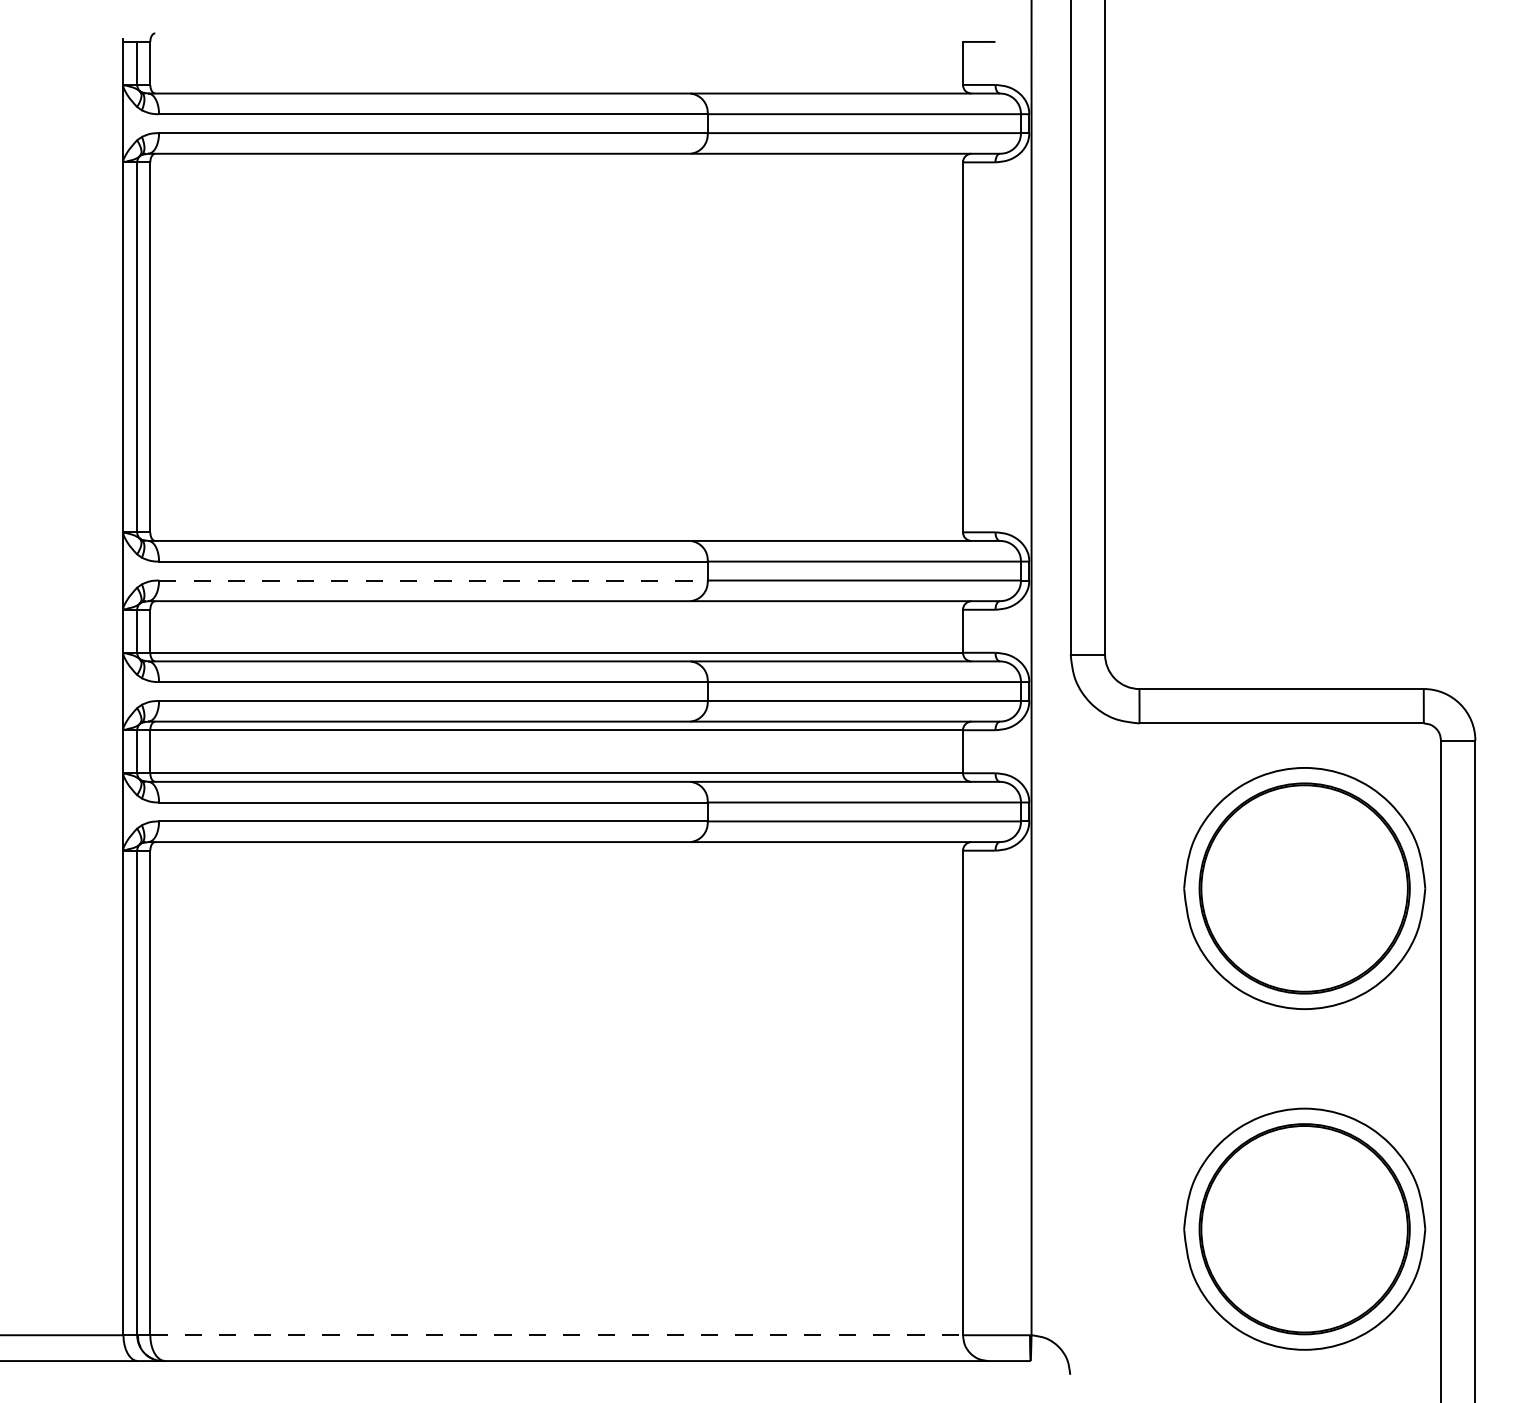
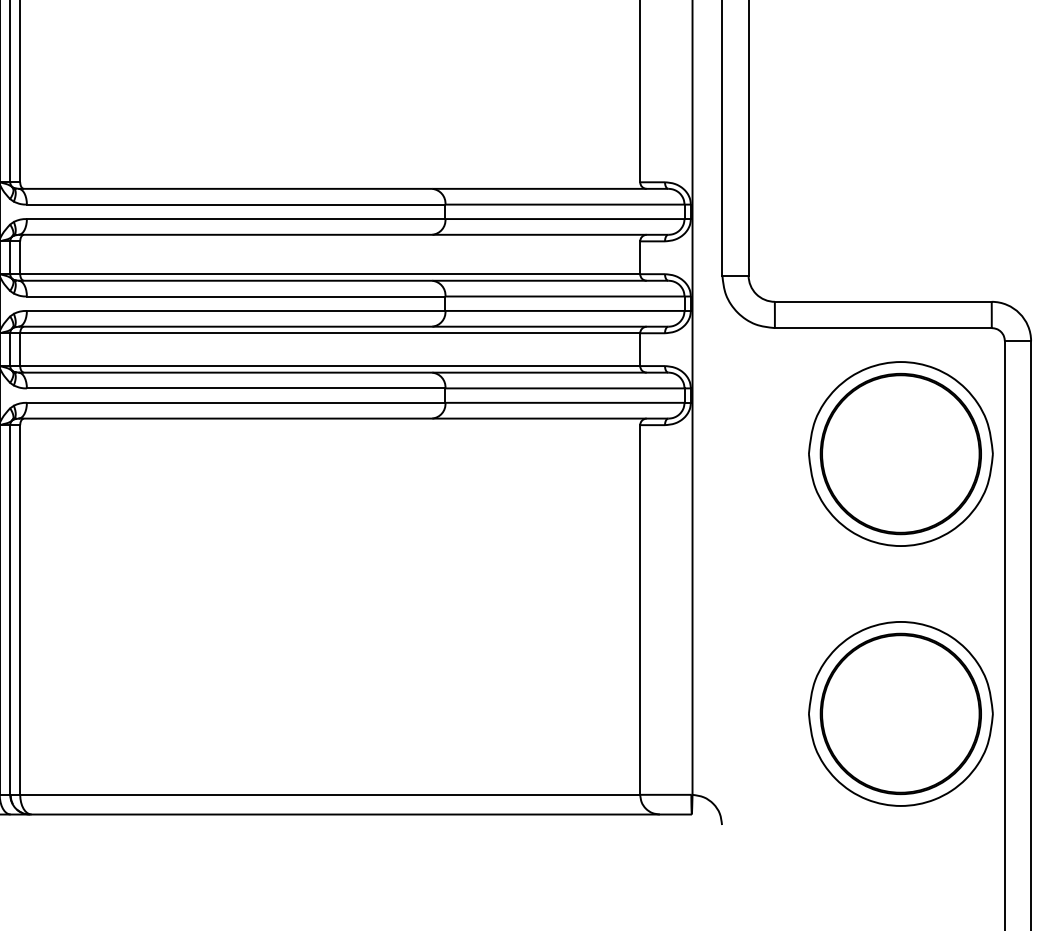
line: (433, 580) -> (236, 219), dashed -> solid
line: (557, 1335) -> (330, 795), dashed -> solid

